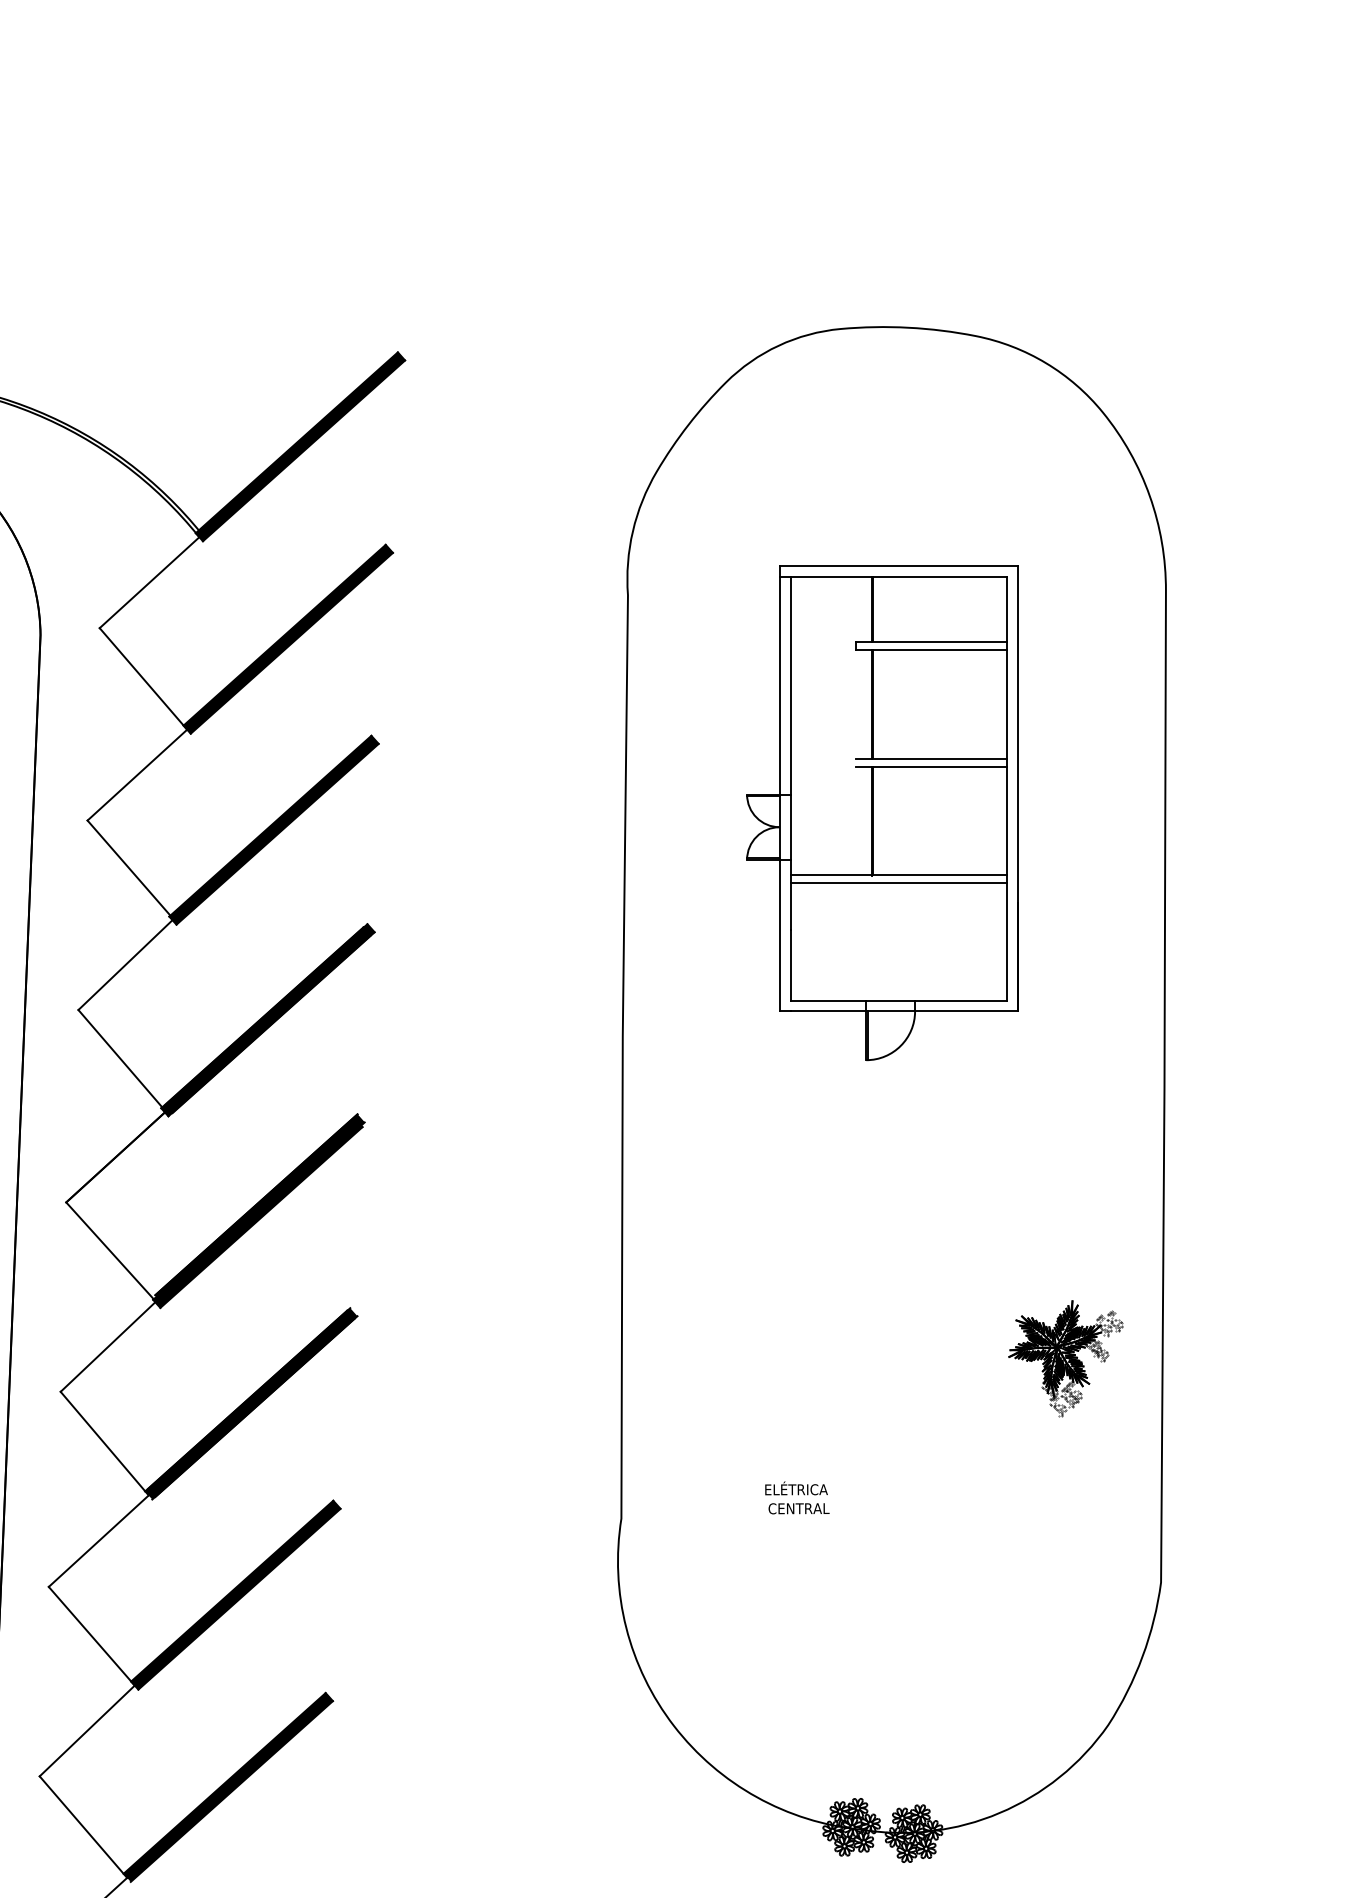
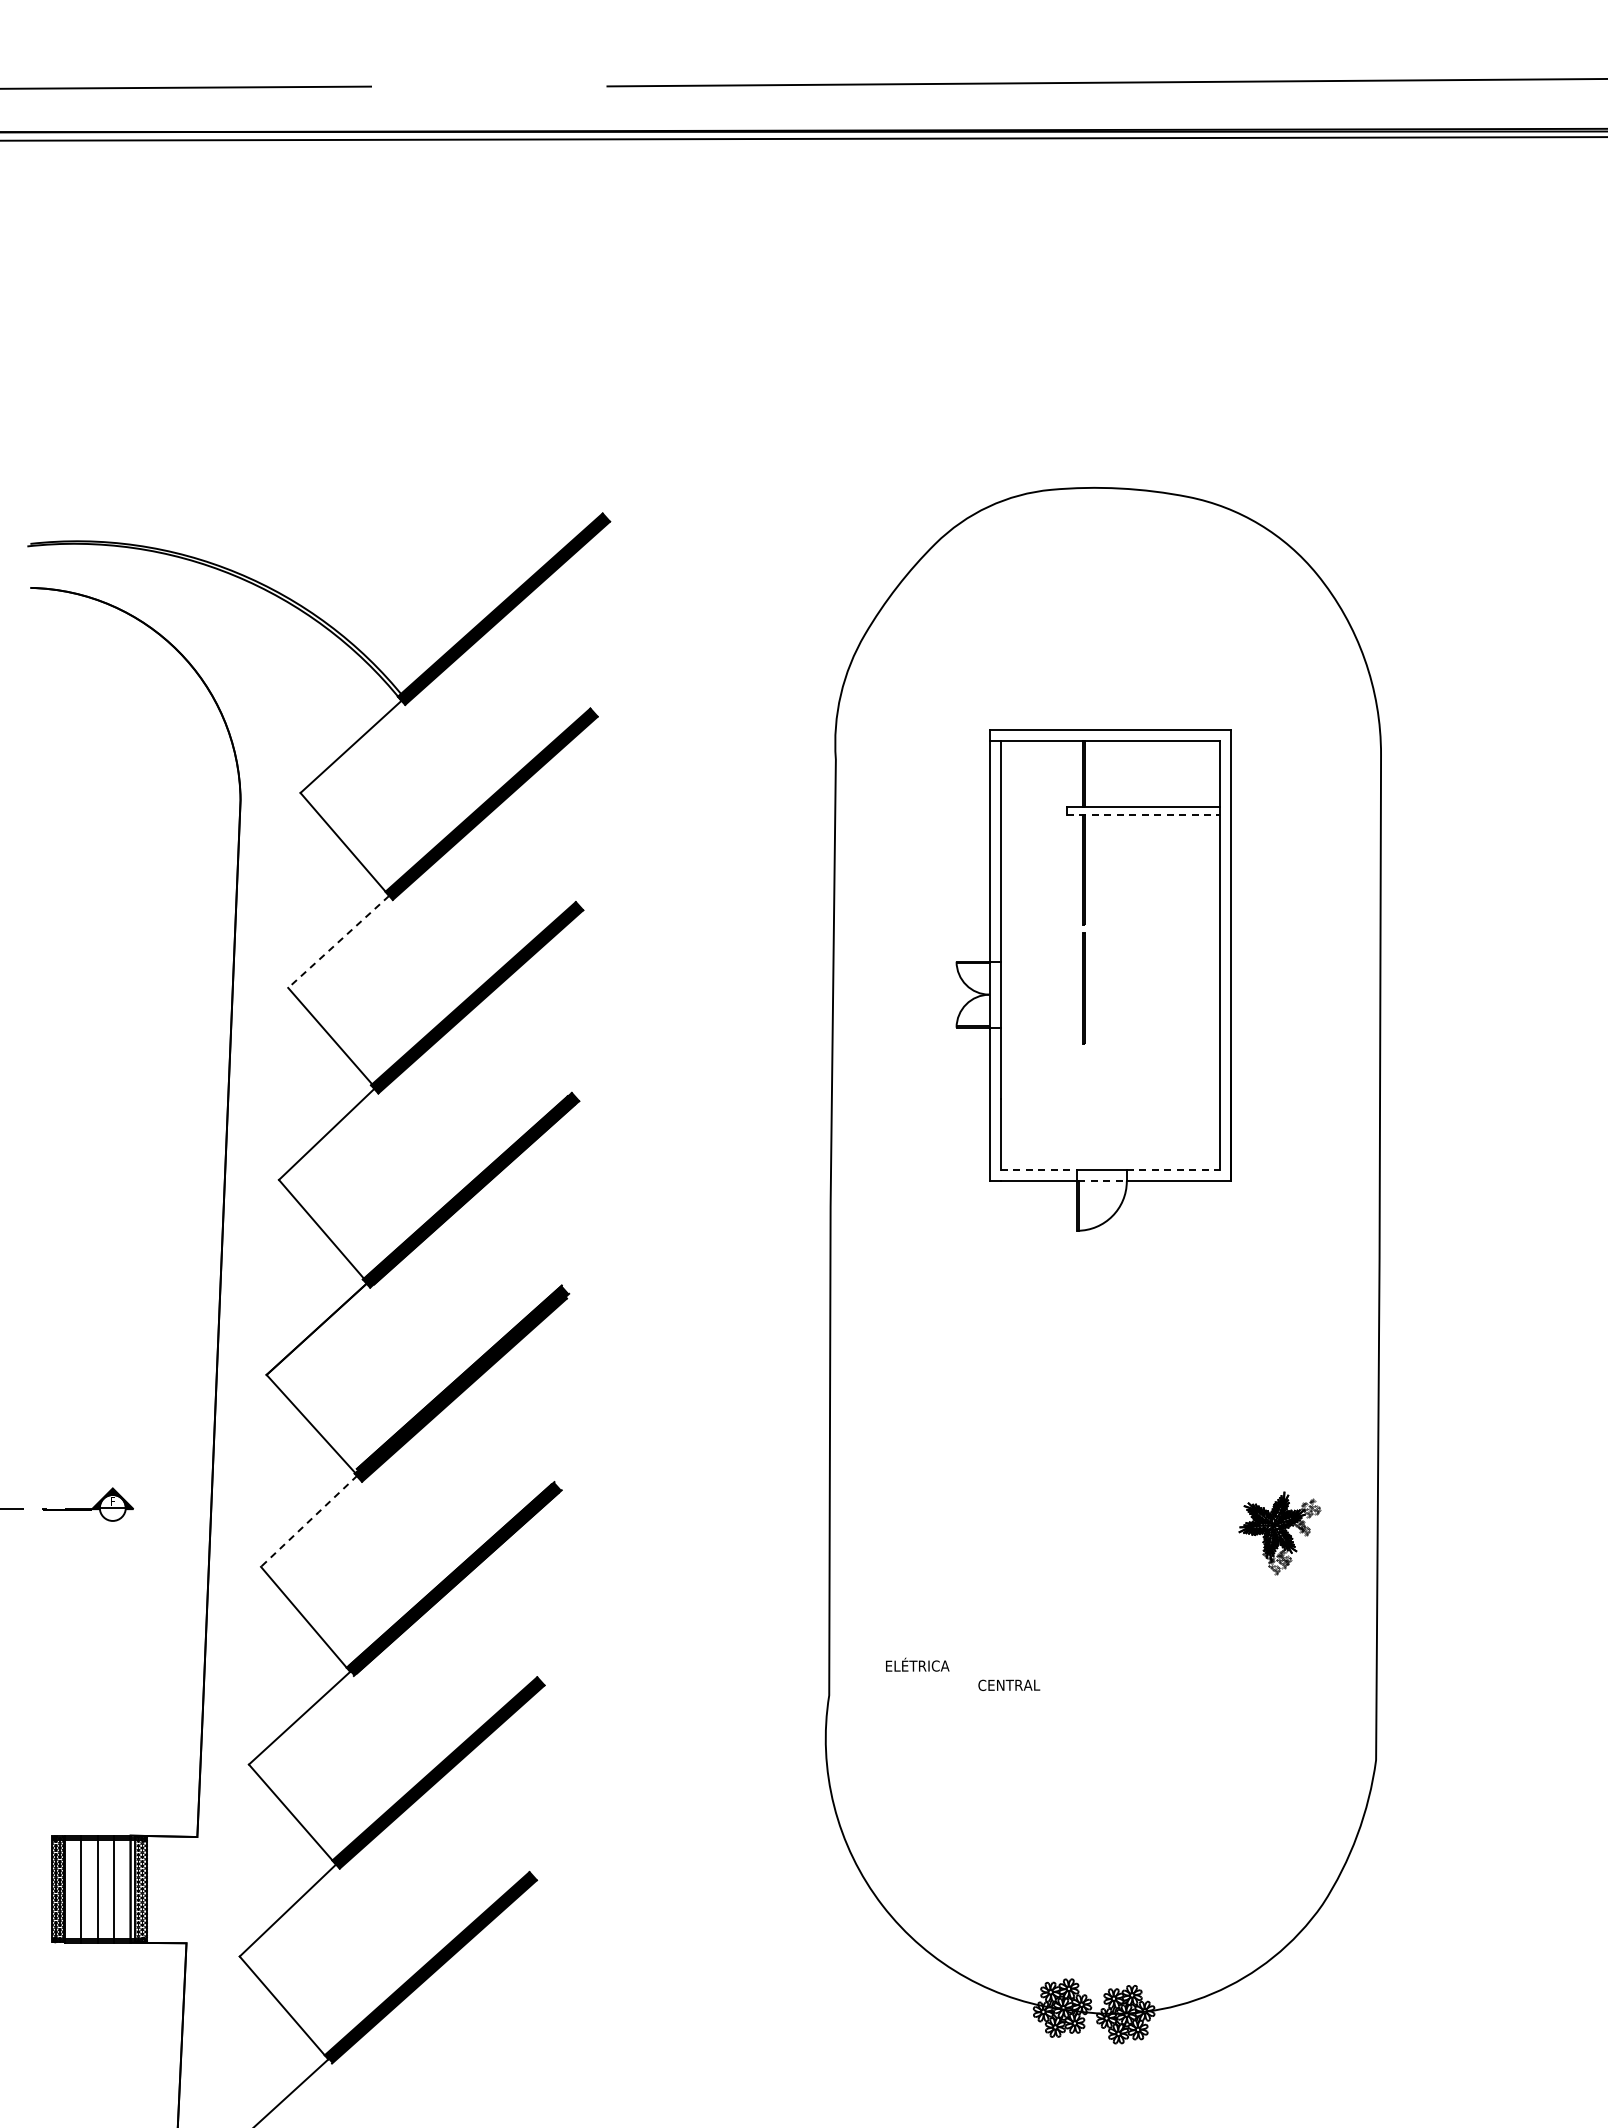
line: (931, 649) -> (1143, 814), solid -> dashed
line: (931, 758) -> (1143, 925), removed
line: (931, 766) -> (1143, 933), removed
line: (137, 775) -> (338, 942), solid -> dashed
line: (898, 875) -> (1110, 1043), removed
line: (898, 883) -> (1110, 1051), removed
line: (828, 1000) -> (1039, 1170), solid -> dashed
line: (961, 1000) -> (1173, 1170), solid -> dashed
line: (892, 1011) -> (1103, 1181), solid -> dashed
line: (107, 1347) -> (308, 1521), solid -> dashed
part: (1065, 1358) -> (1279, 1533), size x0.7
text: (796, 1488) -> (917, 1664), moved

